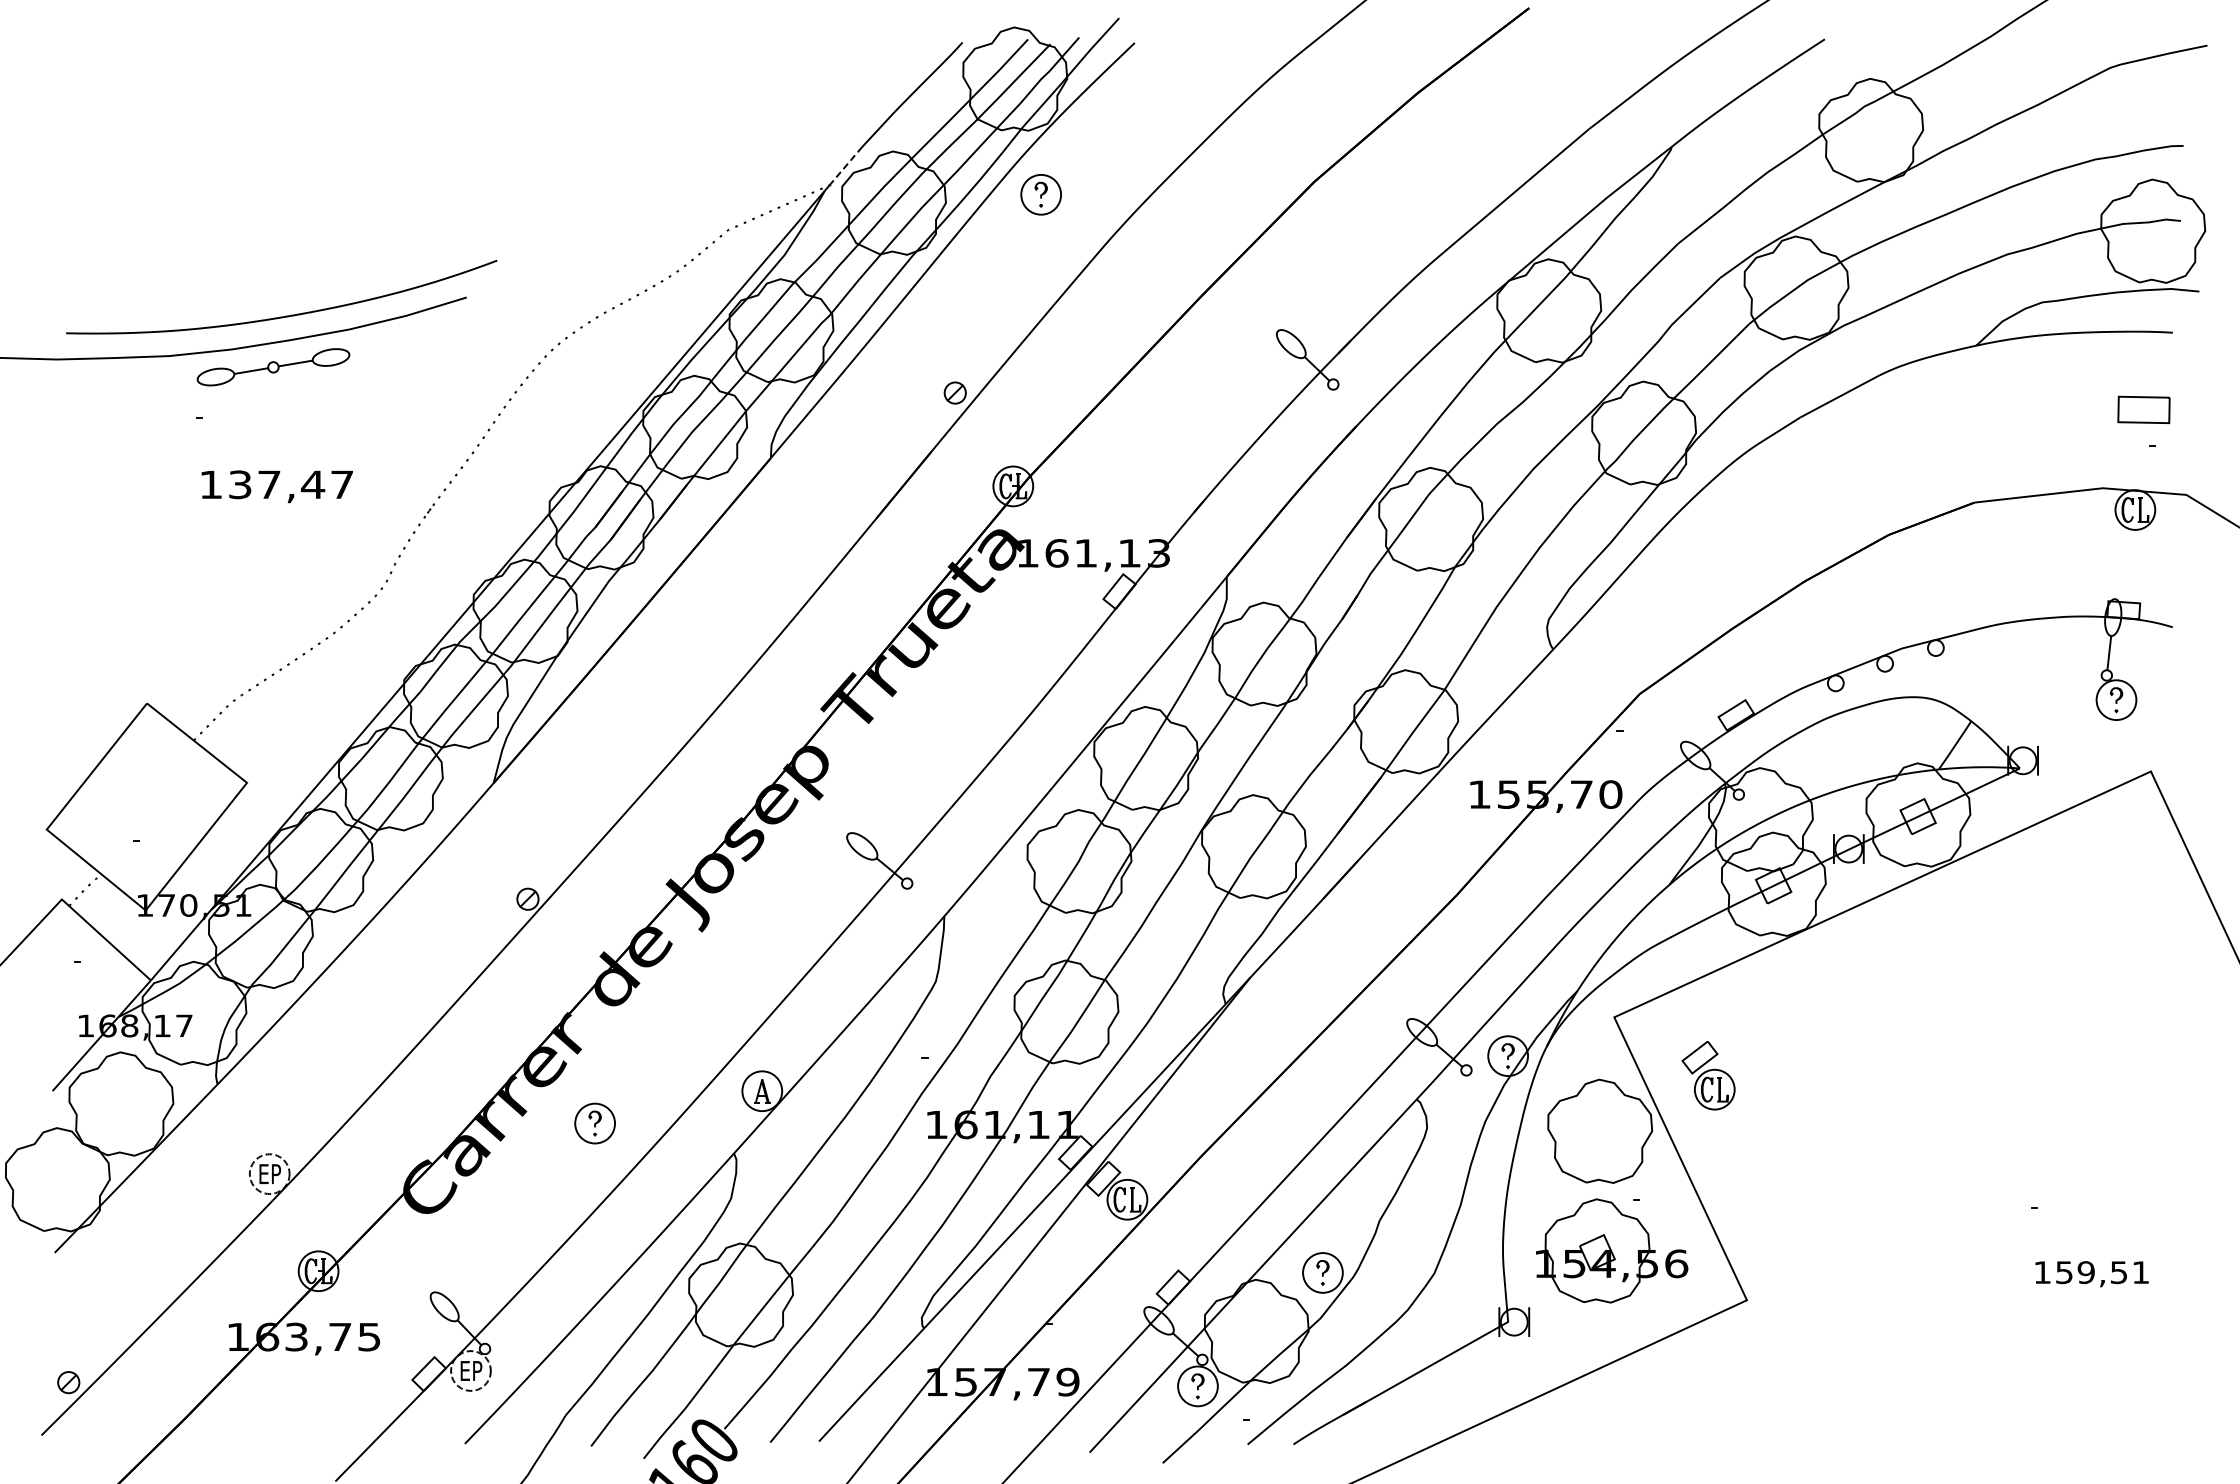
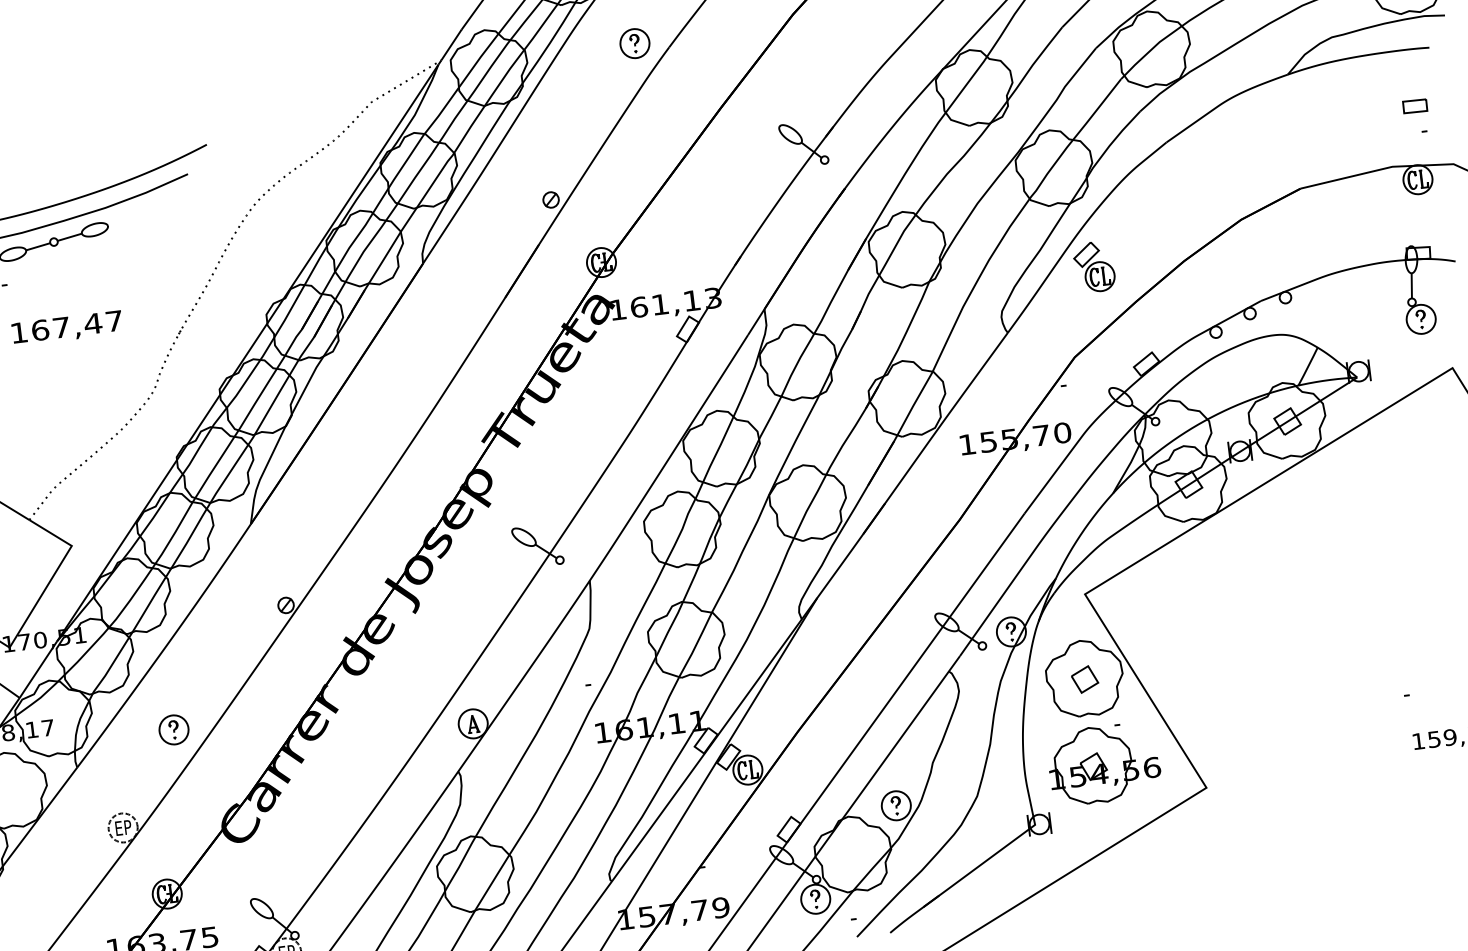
line: (845, 166) -> (451, 45), dashed -> solid
part: (1040, 194) -> (634, 43), moved
part: (2143, 409) -> (1414, 106), size x0.62
text: (240, 484) -> (40, 330), 137,47 -> 167,47
part: (1708, 1075) -> (1094, 266), moved
part: (594, 1123) -> (173, 729), moved
part: (1600, 1132) -> (1085, 679), added

